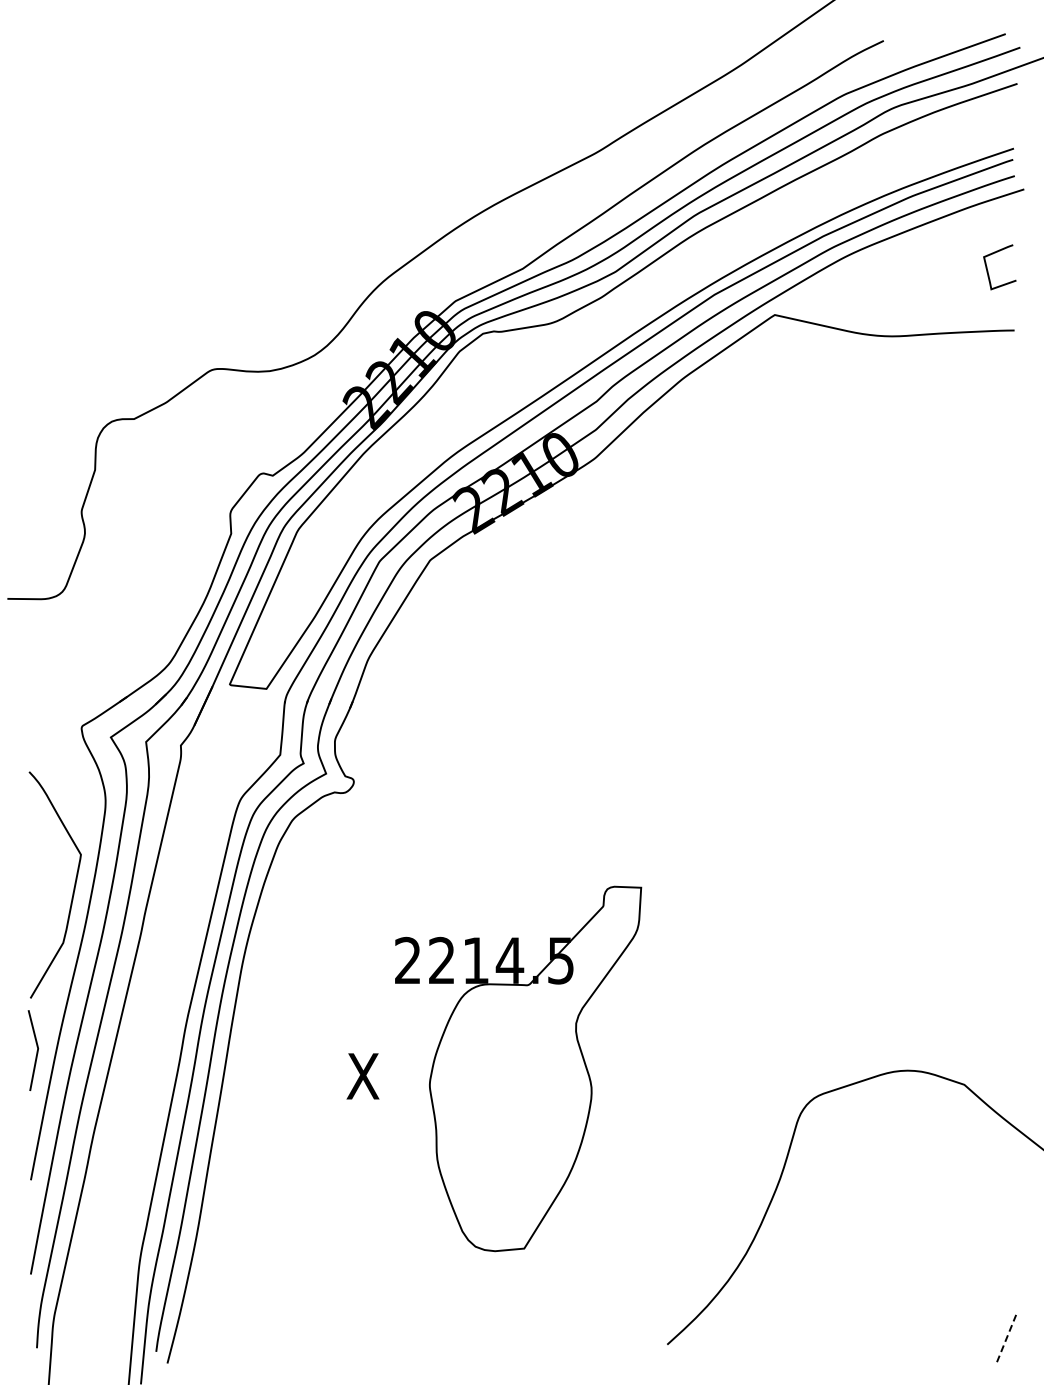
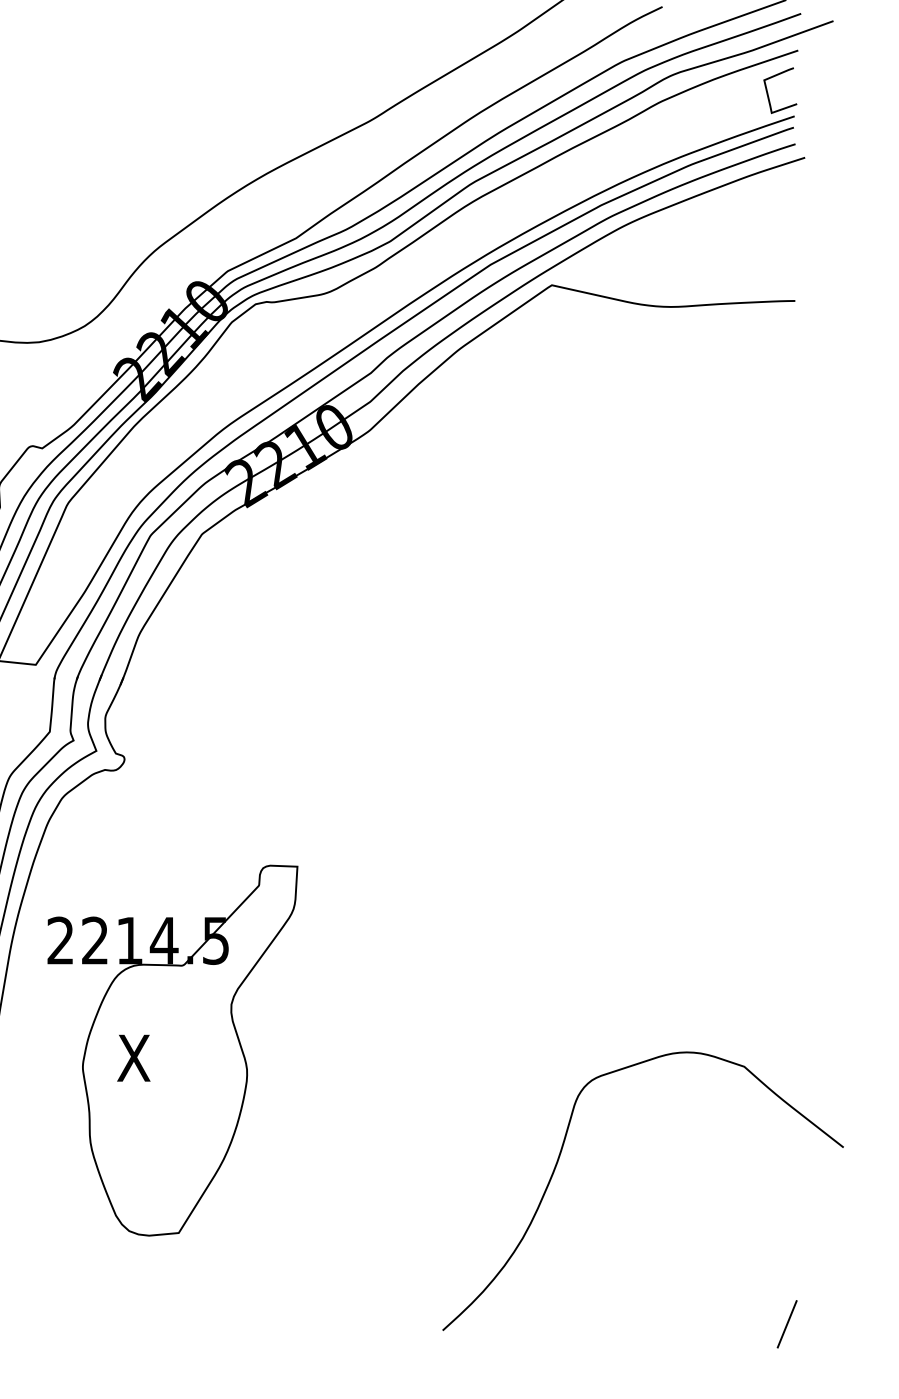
curve: (988, 270) -> (768, 93), moved
part: (518, 1068) -> (172, 1050), moved
line: (1006, 1338) -> (787, 1324), dashed -> solid

